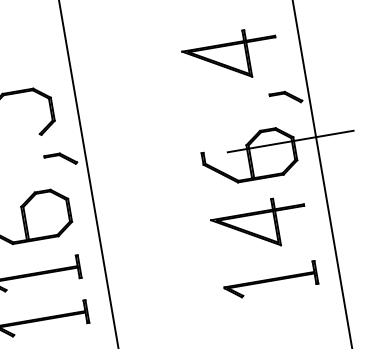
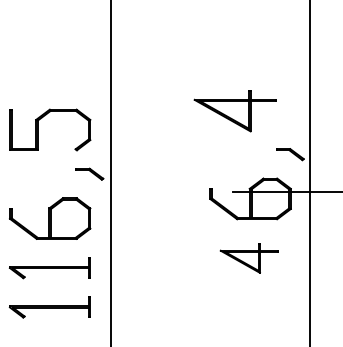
part: (229, 57) -> (234, 111), moved
part: (258, 225) -> (248, 258), size x0.7
part: (270, 280) -> (250, 307), removed

